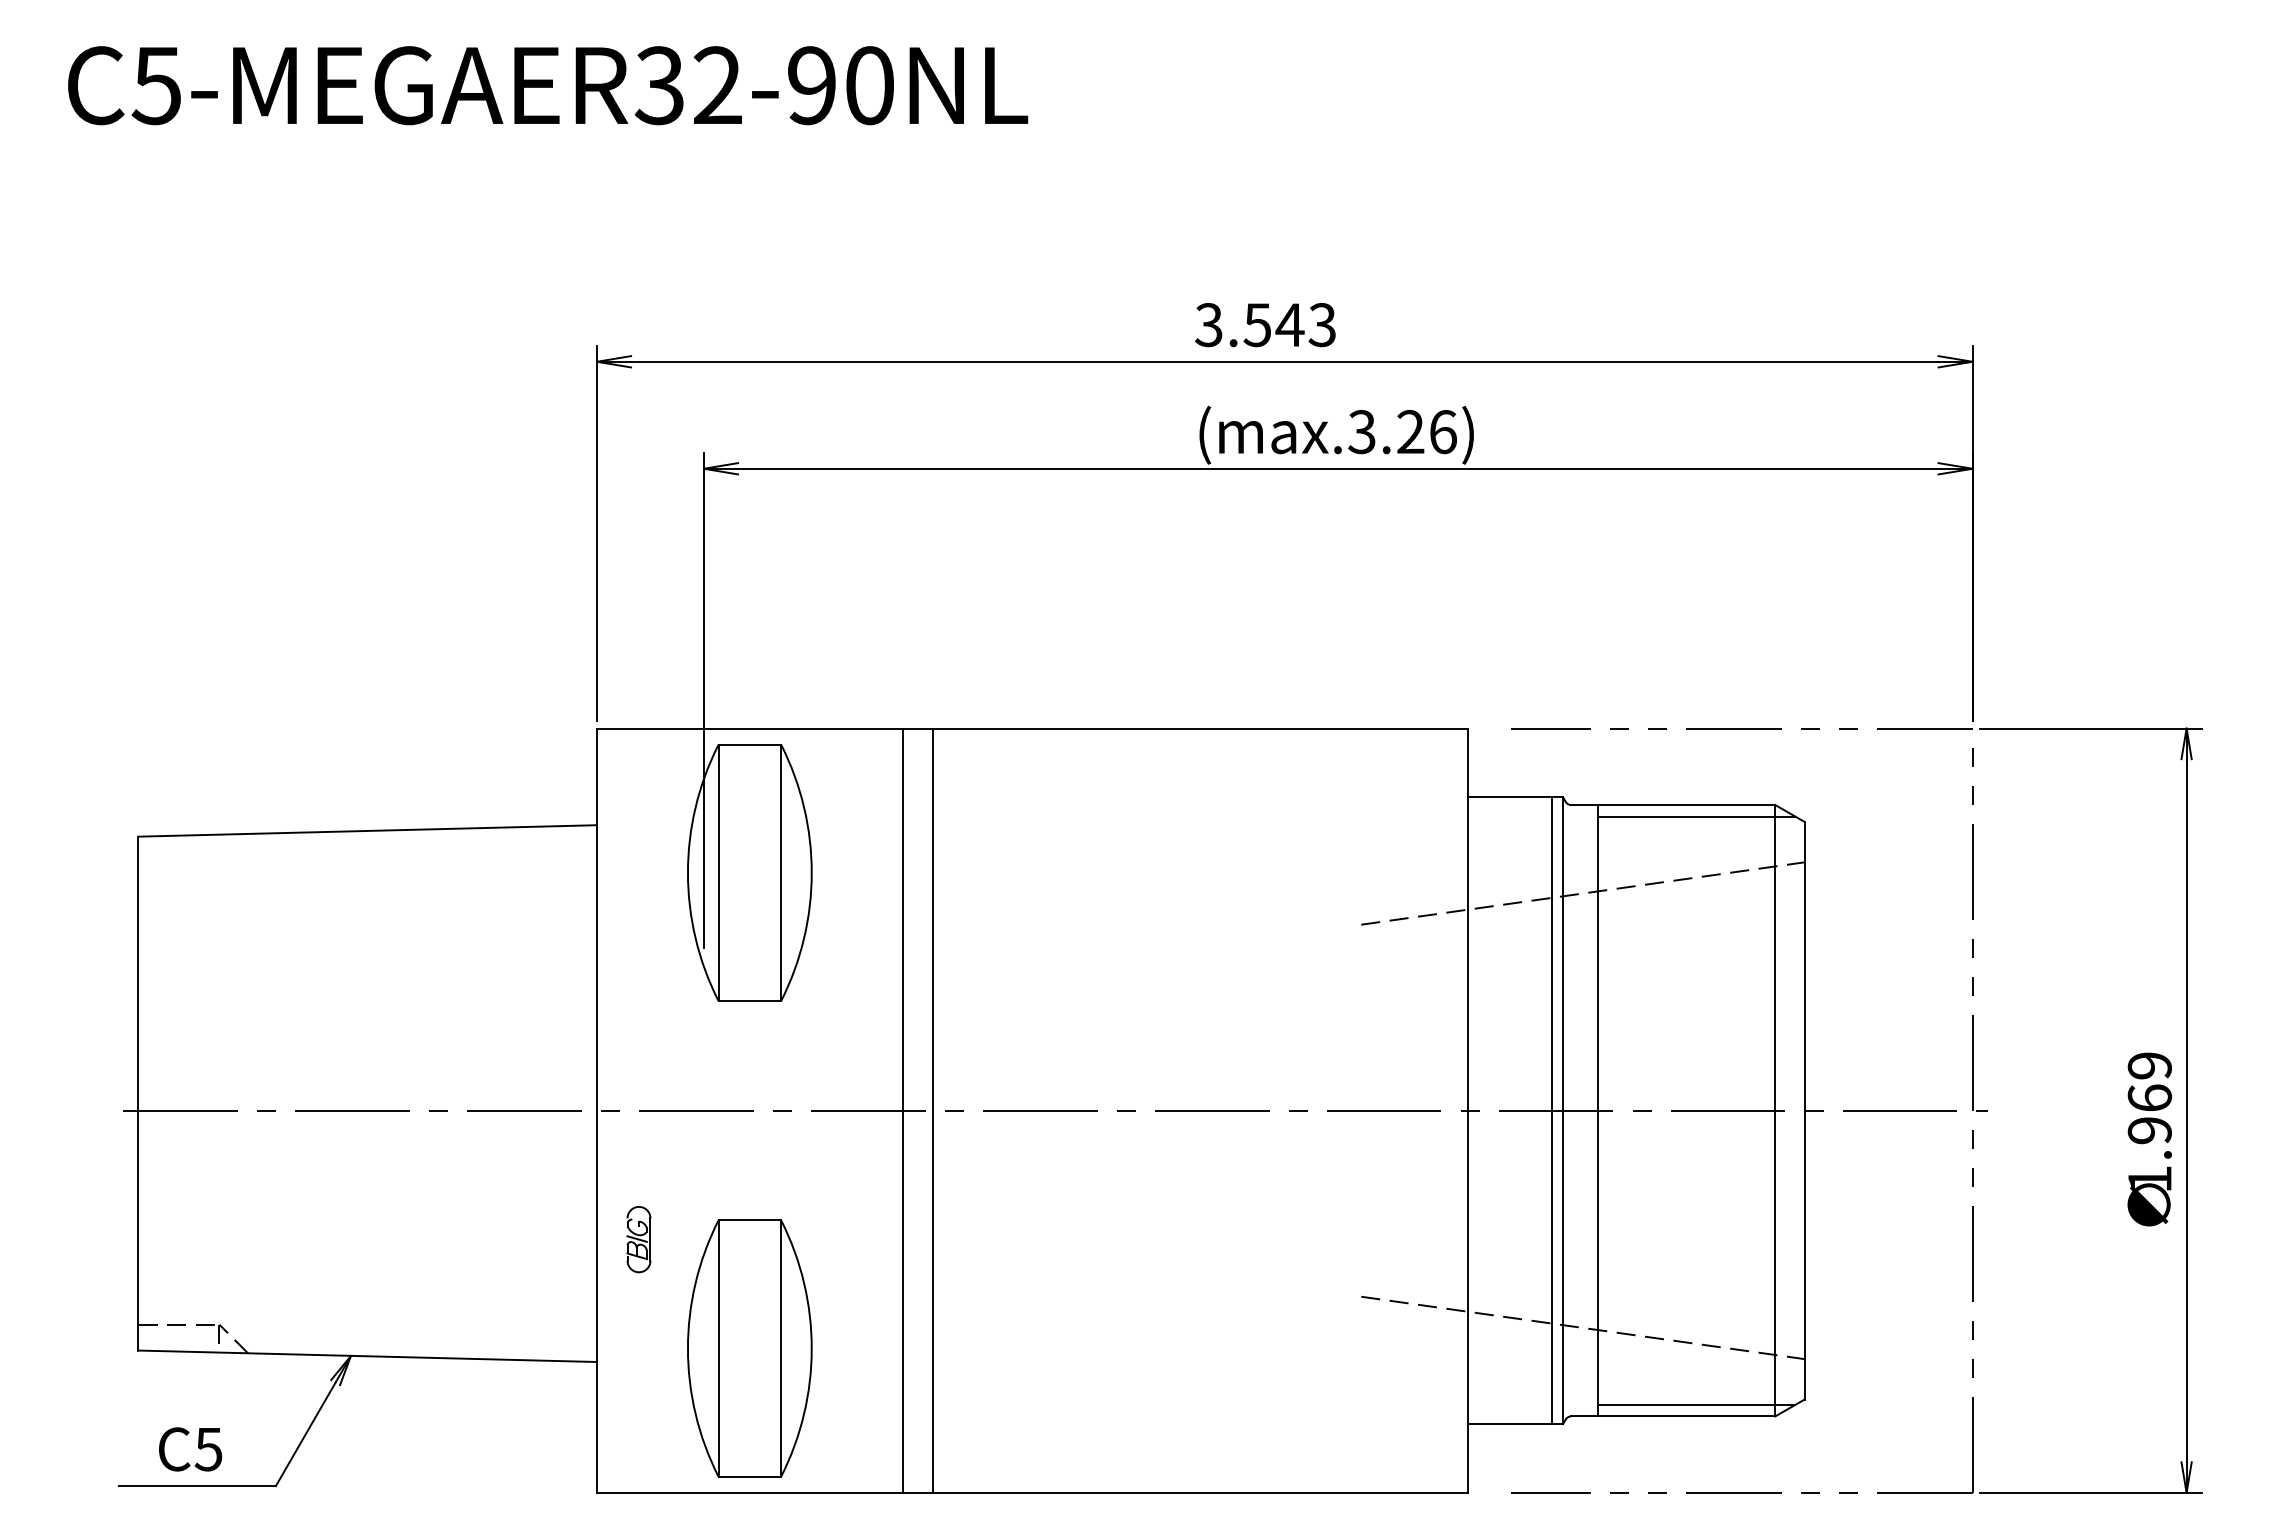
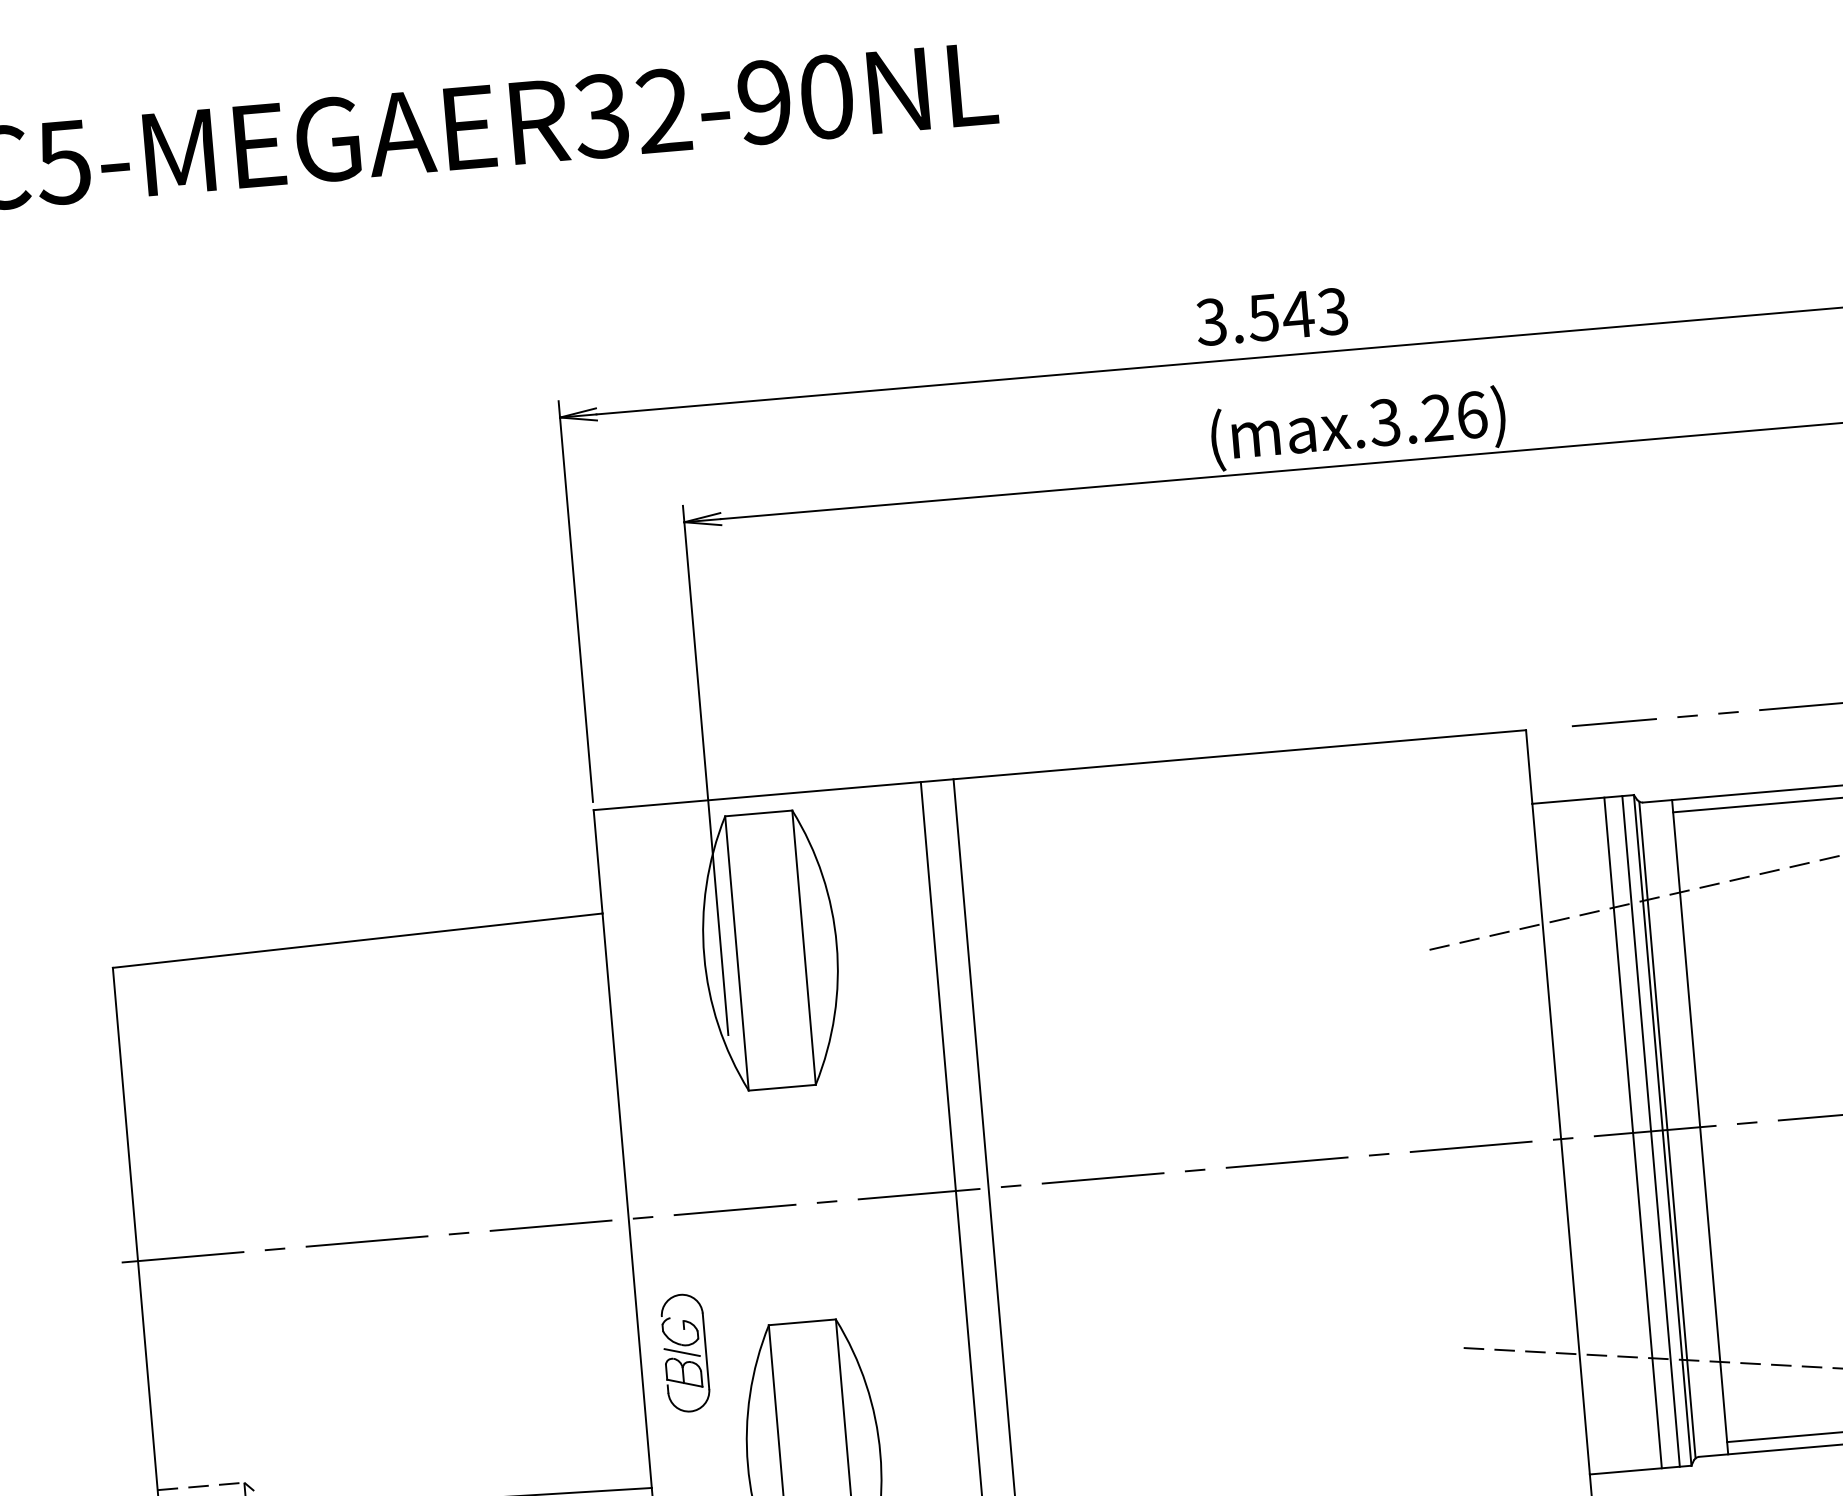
line: (1535, 1110) -> (1633, 1132), added
line: (1567, 1110) -> (1667, 1129), added
part: (638, 1239) -> (684, 1353), size x1.67

